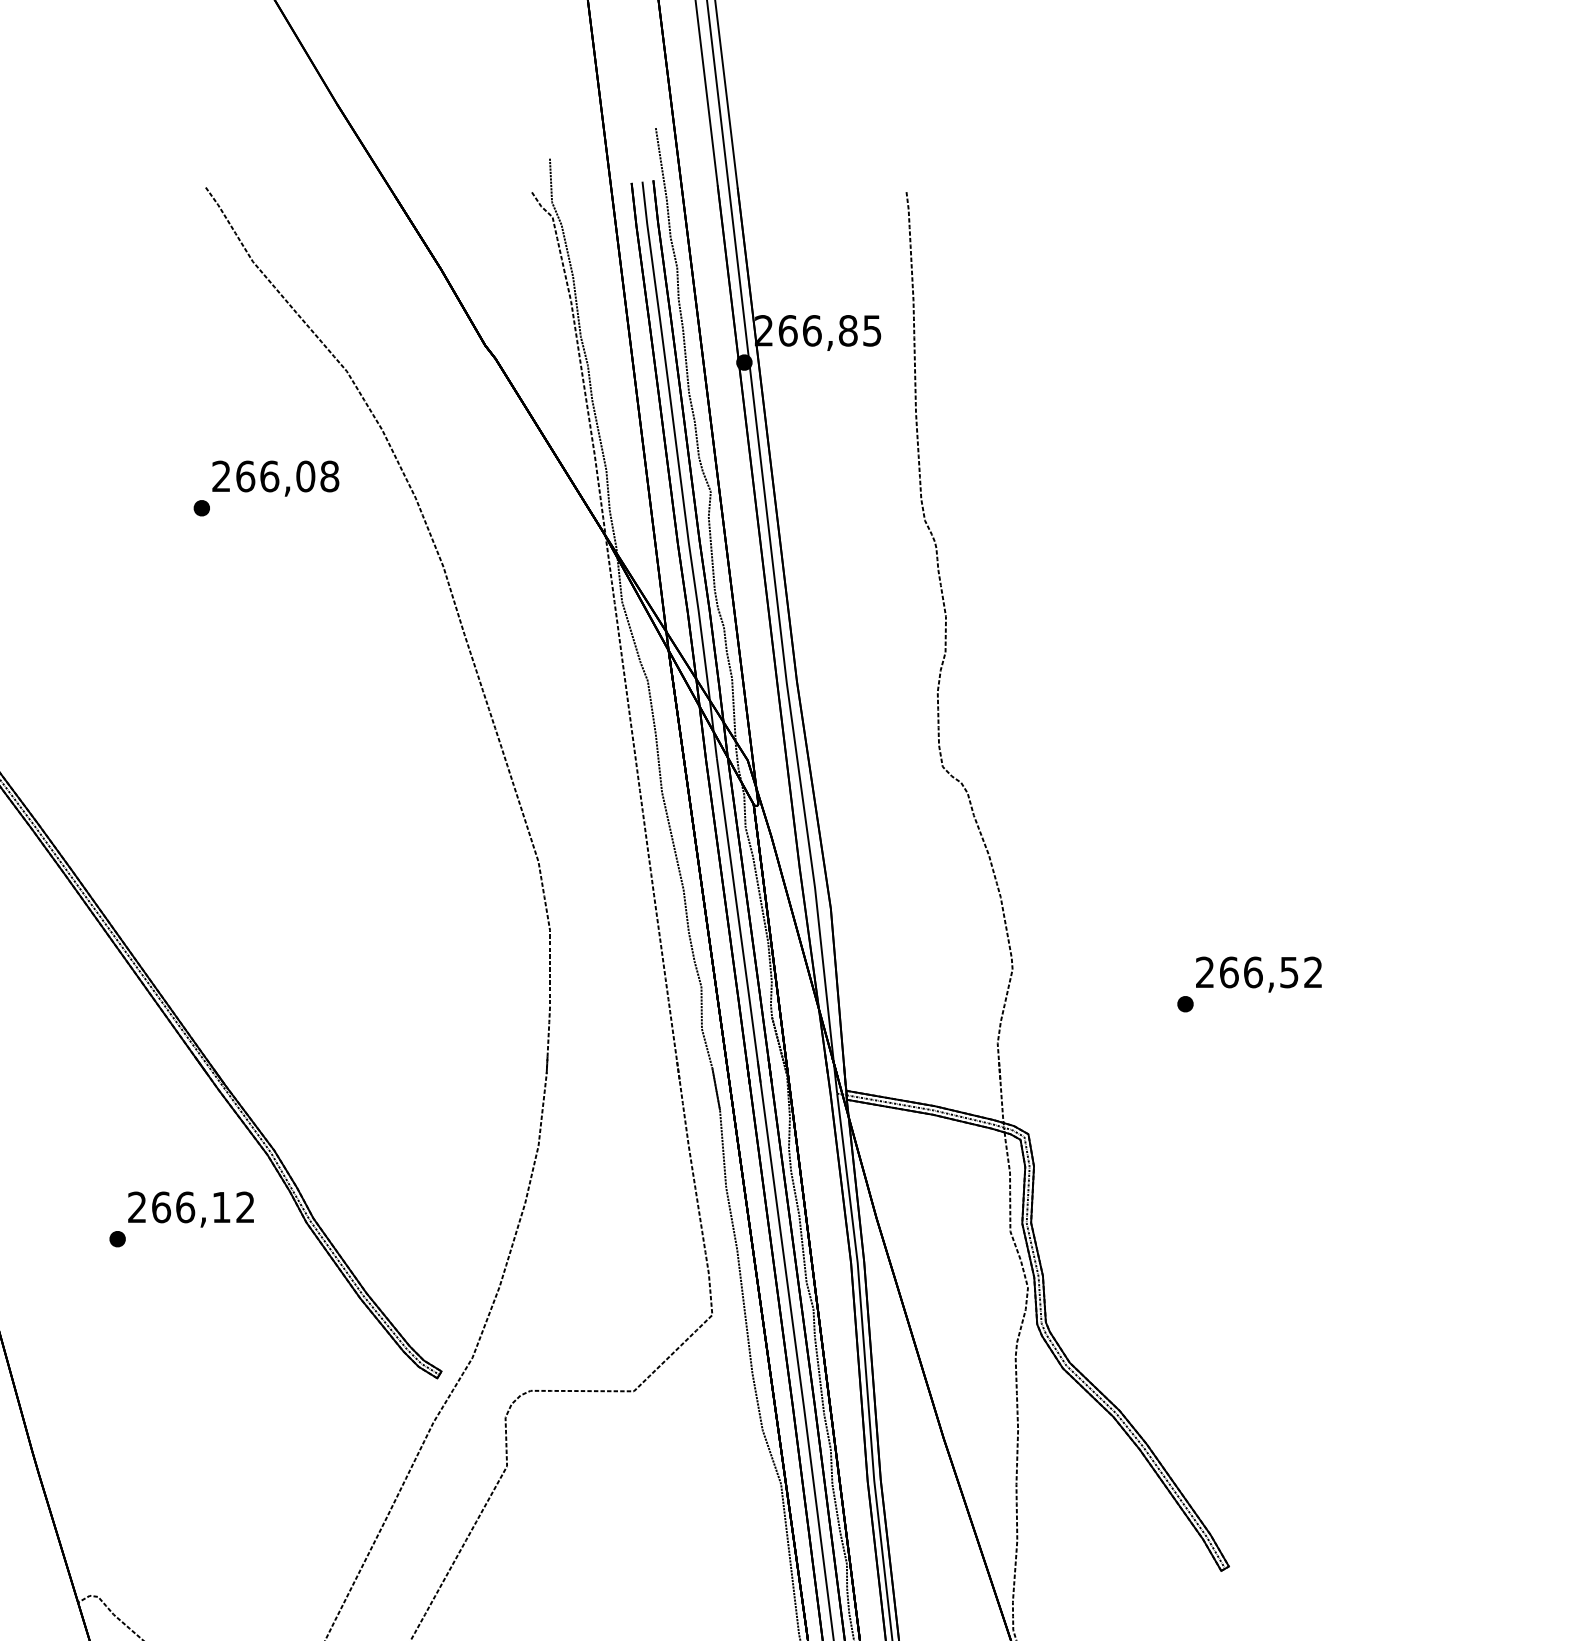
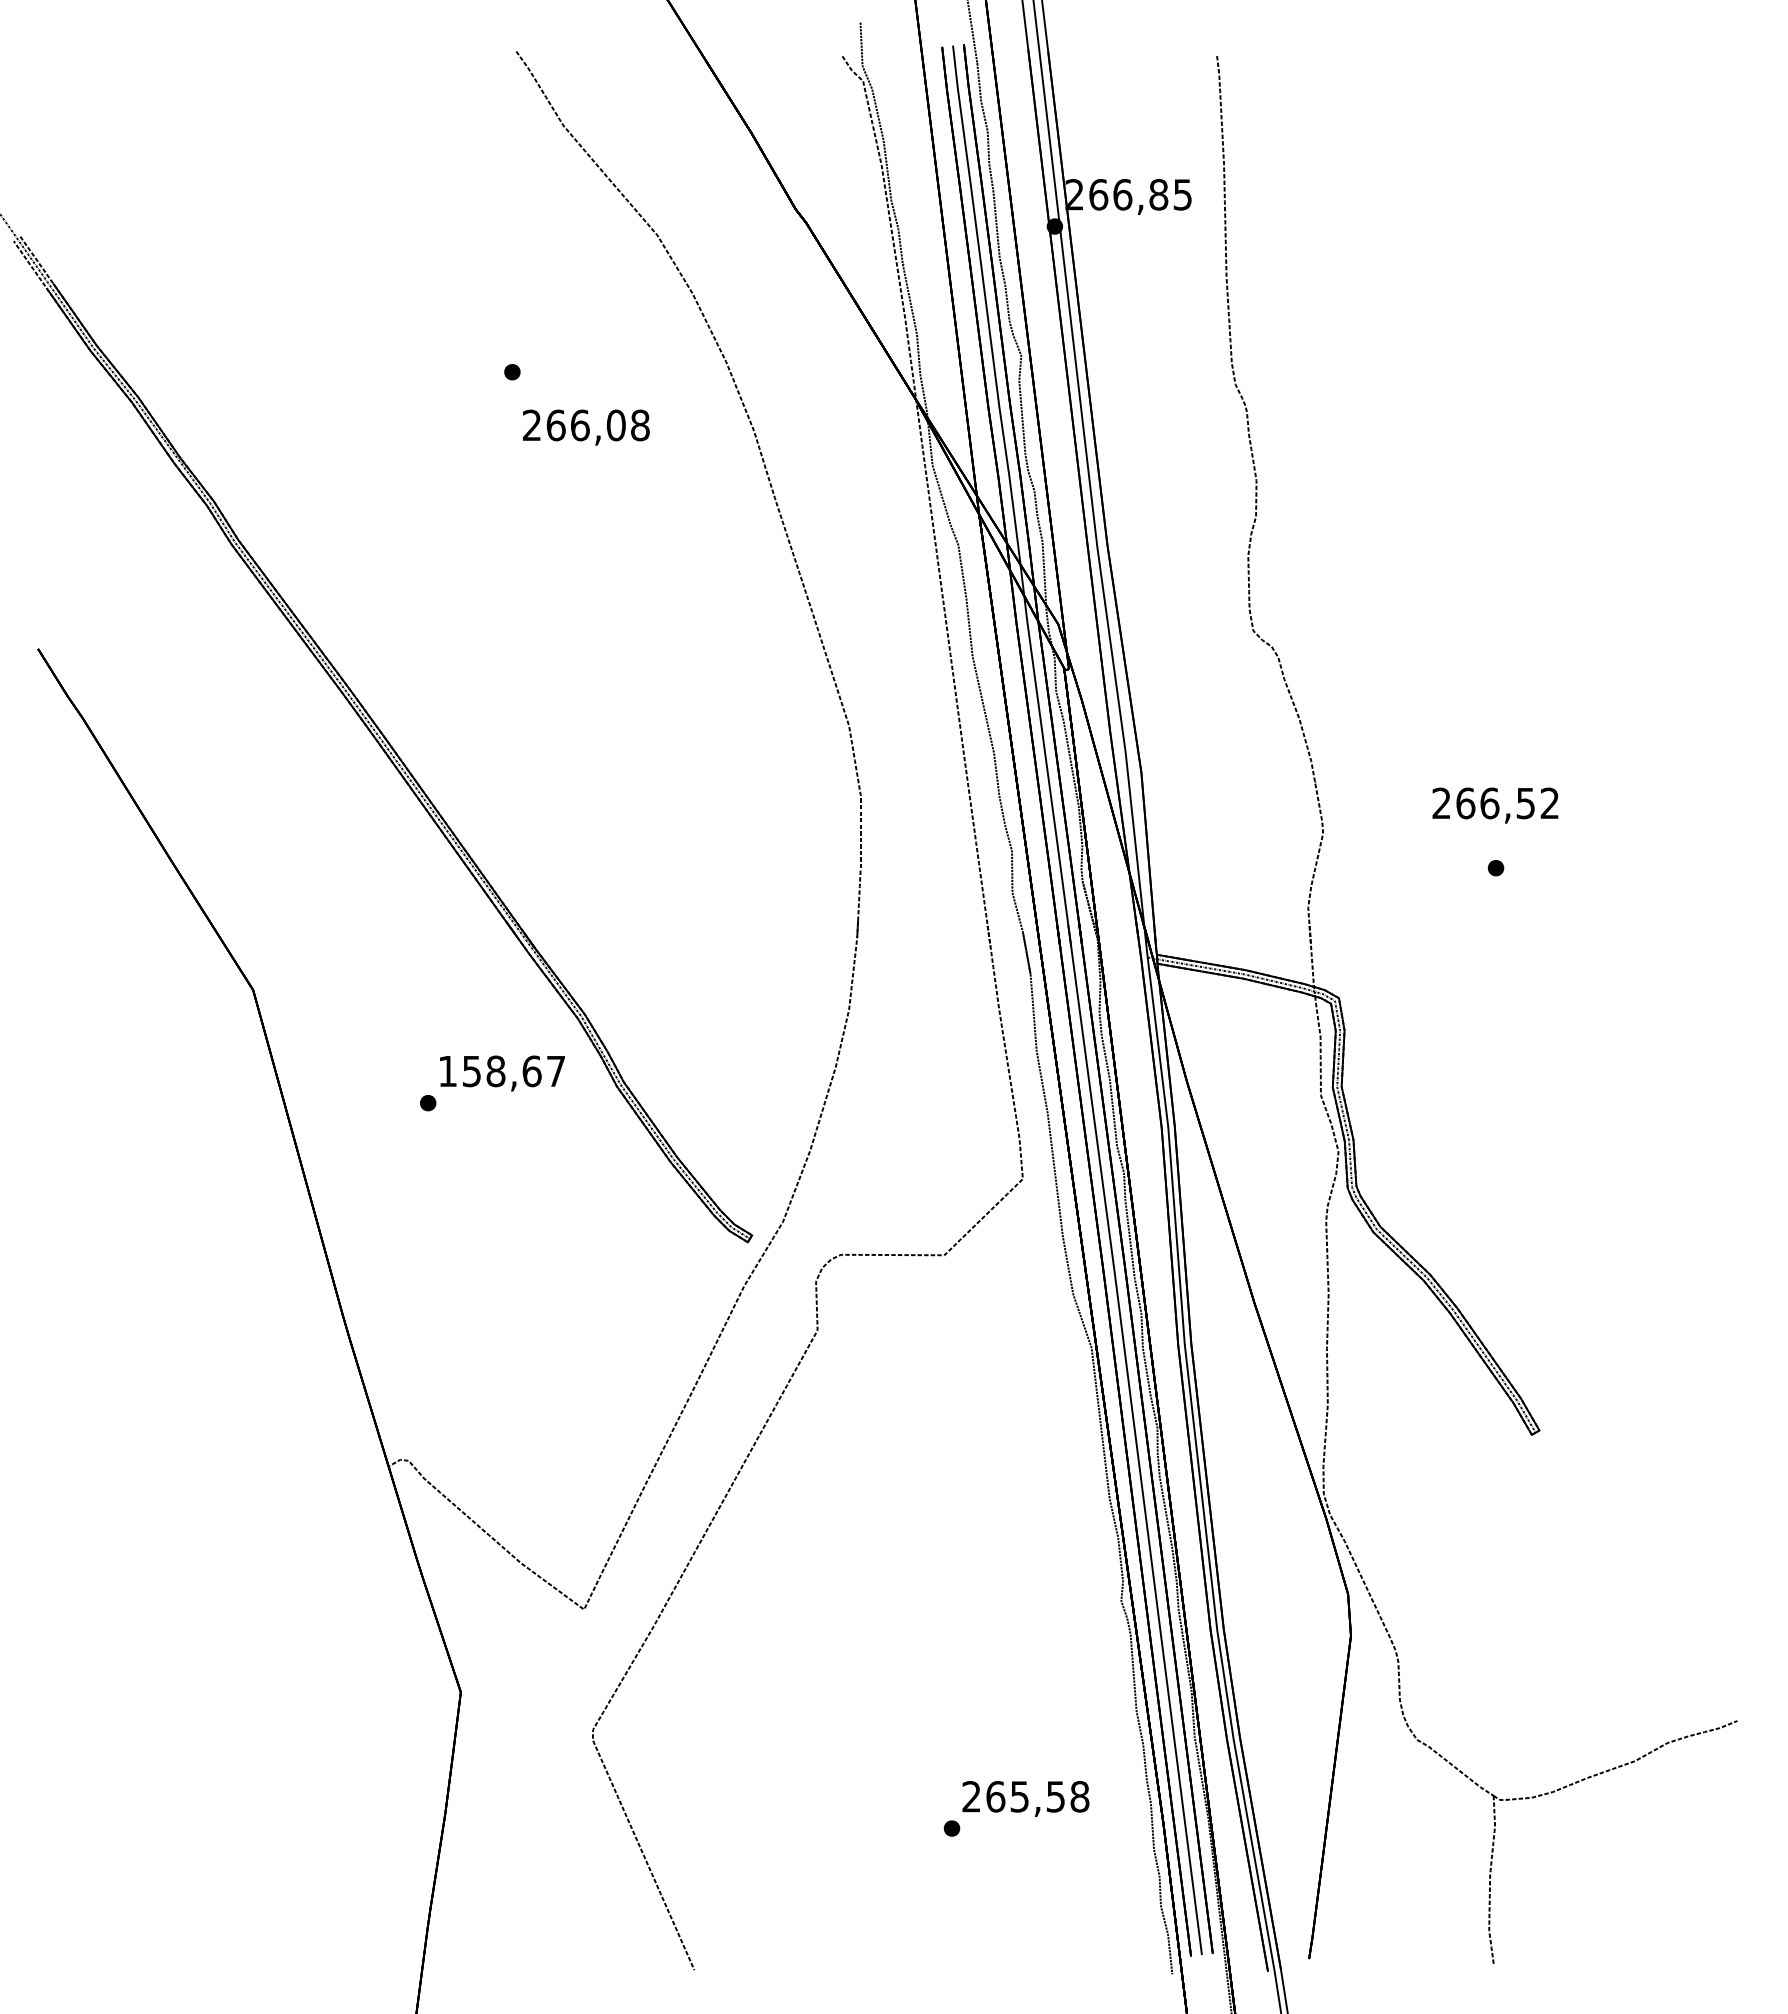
text: (275, 478) -> (586, 427), moved
text: (1258, 974) -> (1495, 805), moved
text: (190, 1207) -> (501, 1071), 266,12 -> 158,67

